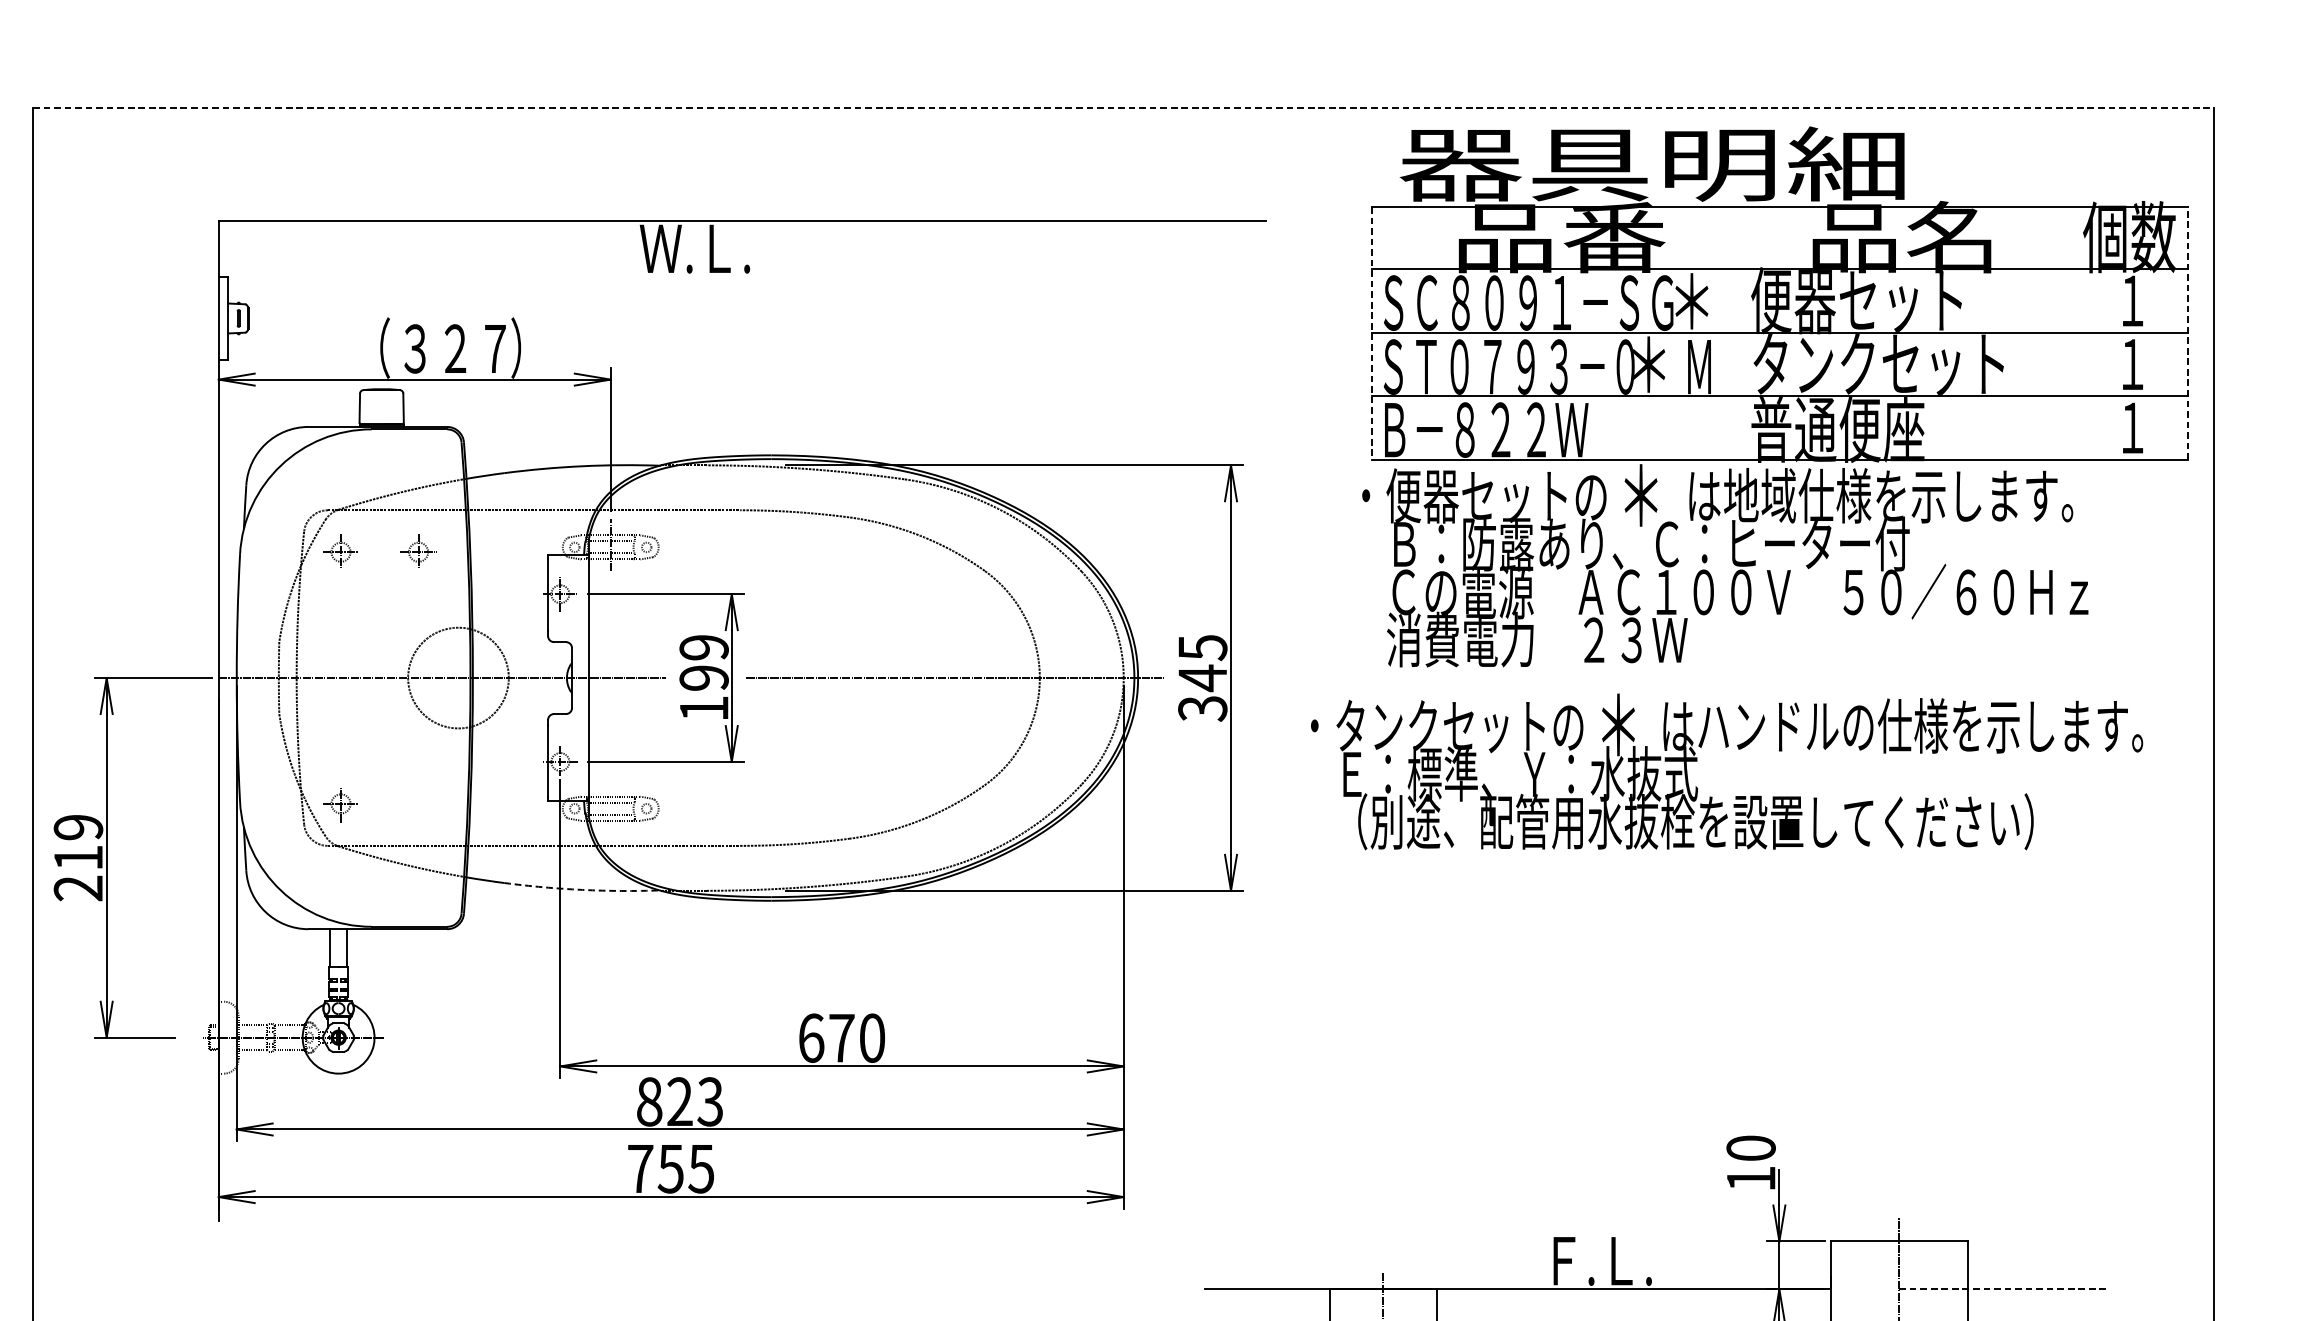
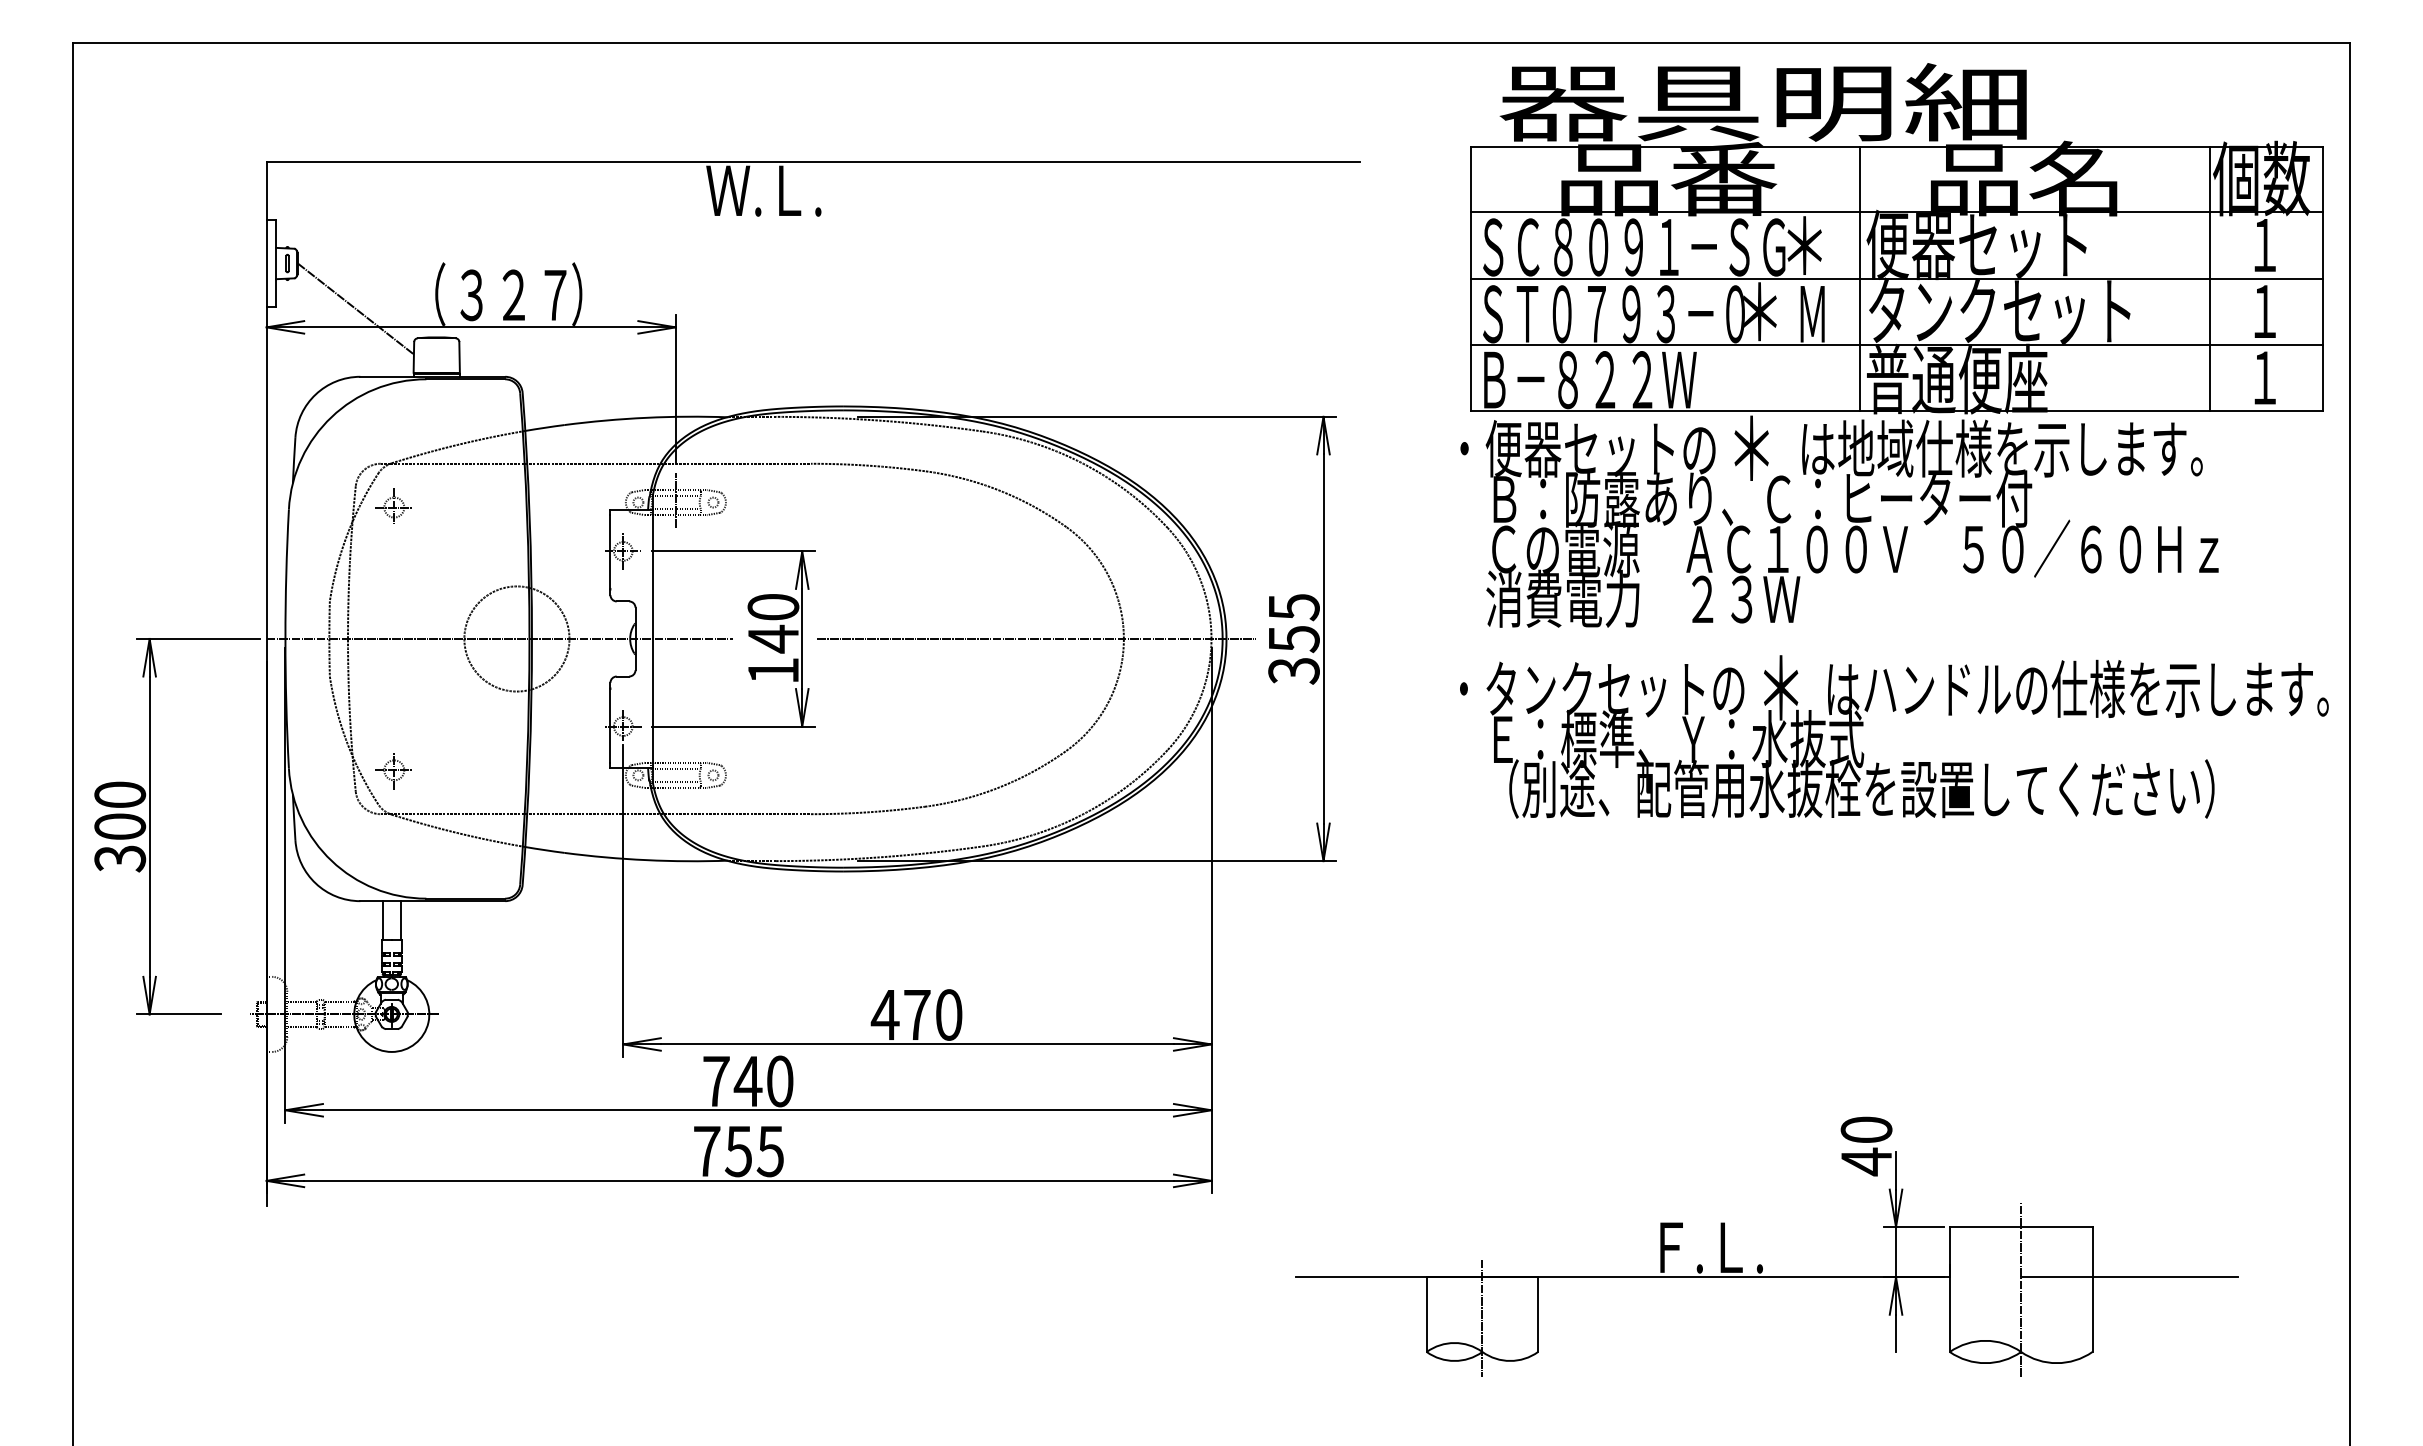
line: (1123, 107) -> (1211, 43), dashed -> solid
line: (2187, 332) -> (2322, 278), dashed -> solid
line: (1371, 333) -> (1470, 279), dashed -> solid
line: (1744, 333) -> (1859, 279), added
line: (2080, 333) -> (2210, 279), added
line: (303, 361) -> (355, 308), added
part: (417, 550) -> (474, 505), removed
text: (704, 663) -> (773, 623), 199 -> 140
text: (1203, 677) -> (1294, 638), 345 -> 355
text: (1727, 771) -> (1894, 736), moved
text: (78, 857) -> (120, 826), 219 -> 300
arc: (582, 890) -> (646, 860), dashed -> solid
text: (810, 1037) -> (884, 1014), 670 -> 470
text: (680, 1101) -> (748, 1081), 823 -> 740
text: (1751, 1178) -> (1866, 1161), 10 -> 40
line: (2002, 1289) -> (2129, 1277), dashed -> solid

